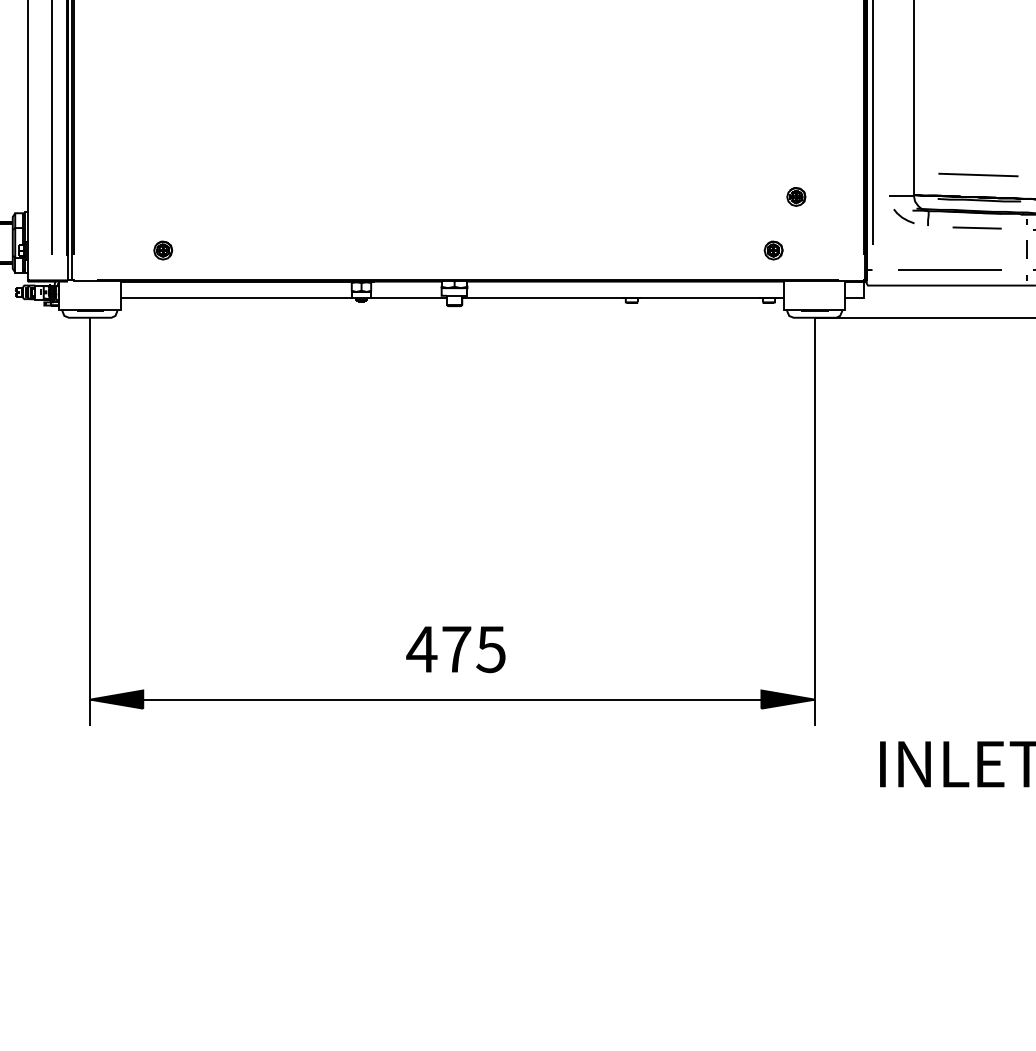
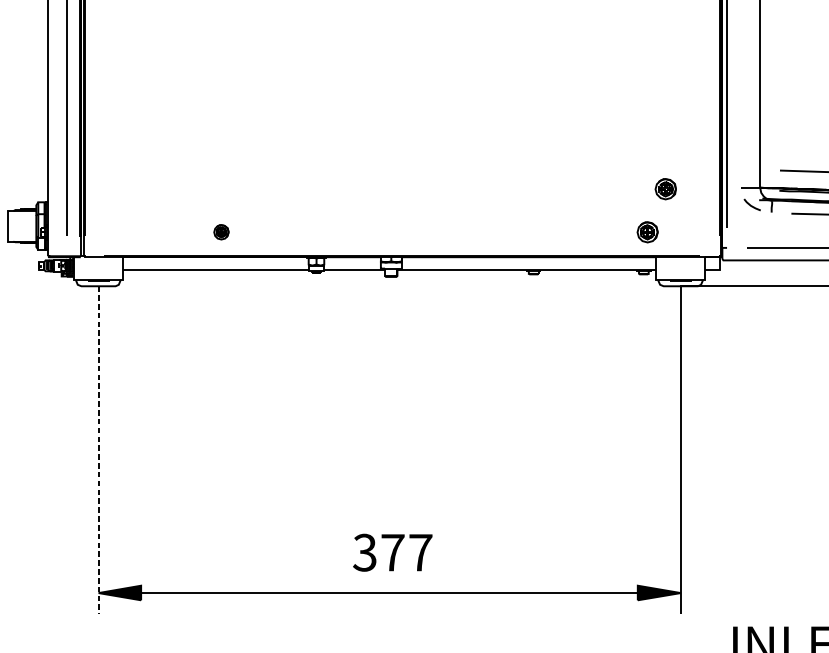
part: (796, 196) -> (665, 188), size x1.4
part: (163, 250) -> (221, 232), moved
part: (773, 250) -> (647, 232), size x1.4
line: (90, 522) -> (98, 450), solid -> dashed
text: (455, 649) -> (392, 552), 475 -> 377

